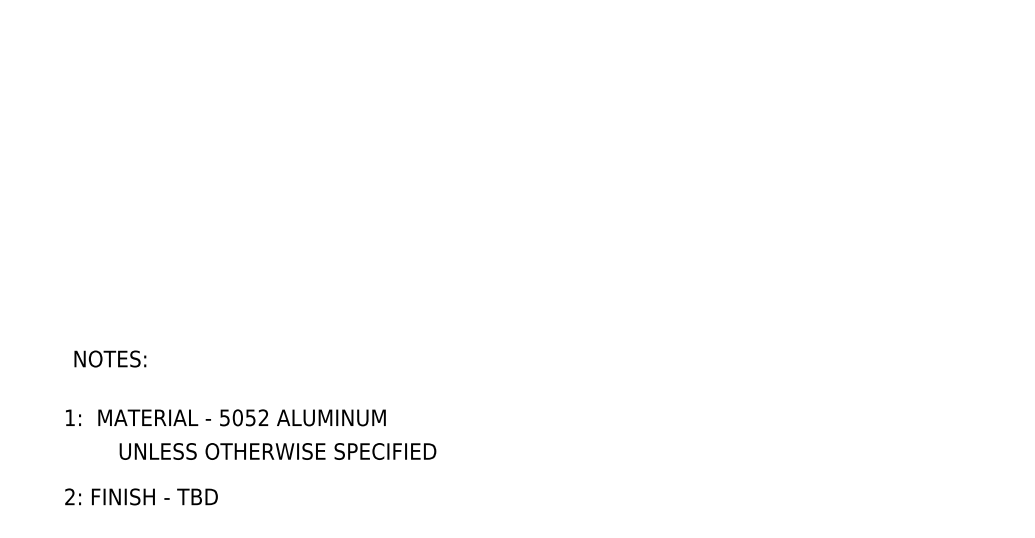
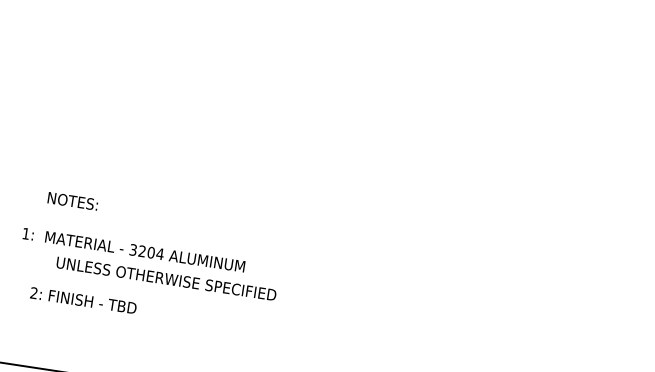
text: (110, 358) -> (73, 201), moved
text: (244, 417) -> (146, 251), 5052 -> 3204
text: (141, 496) -> (83, 300), moved

